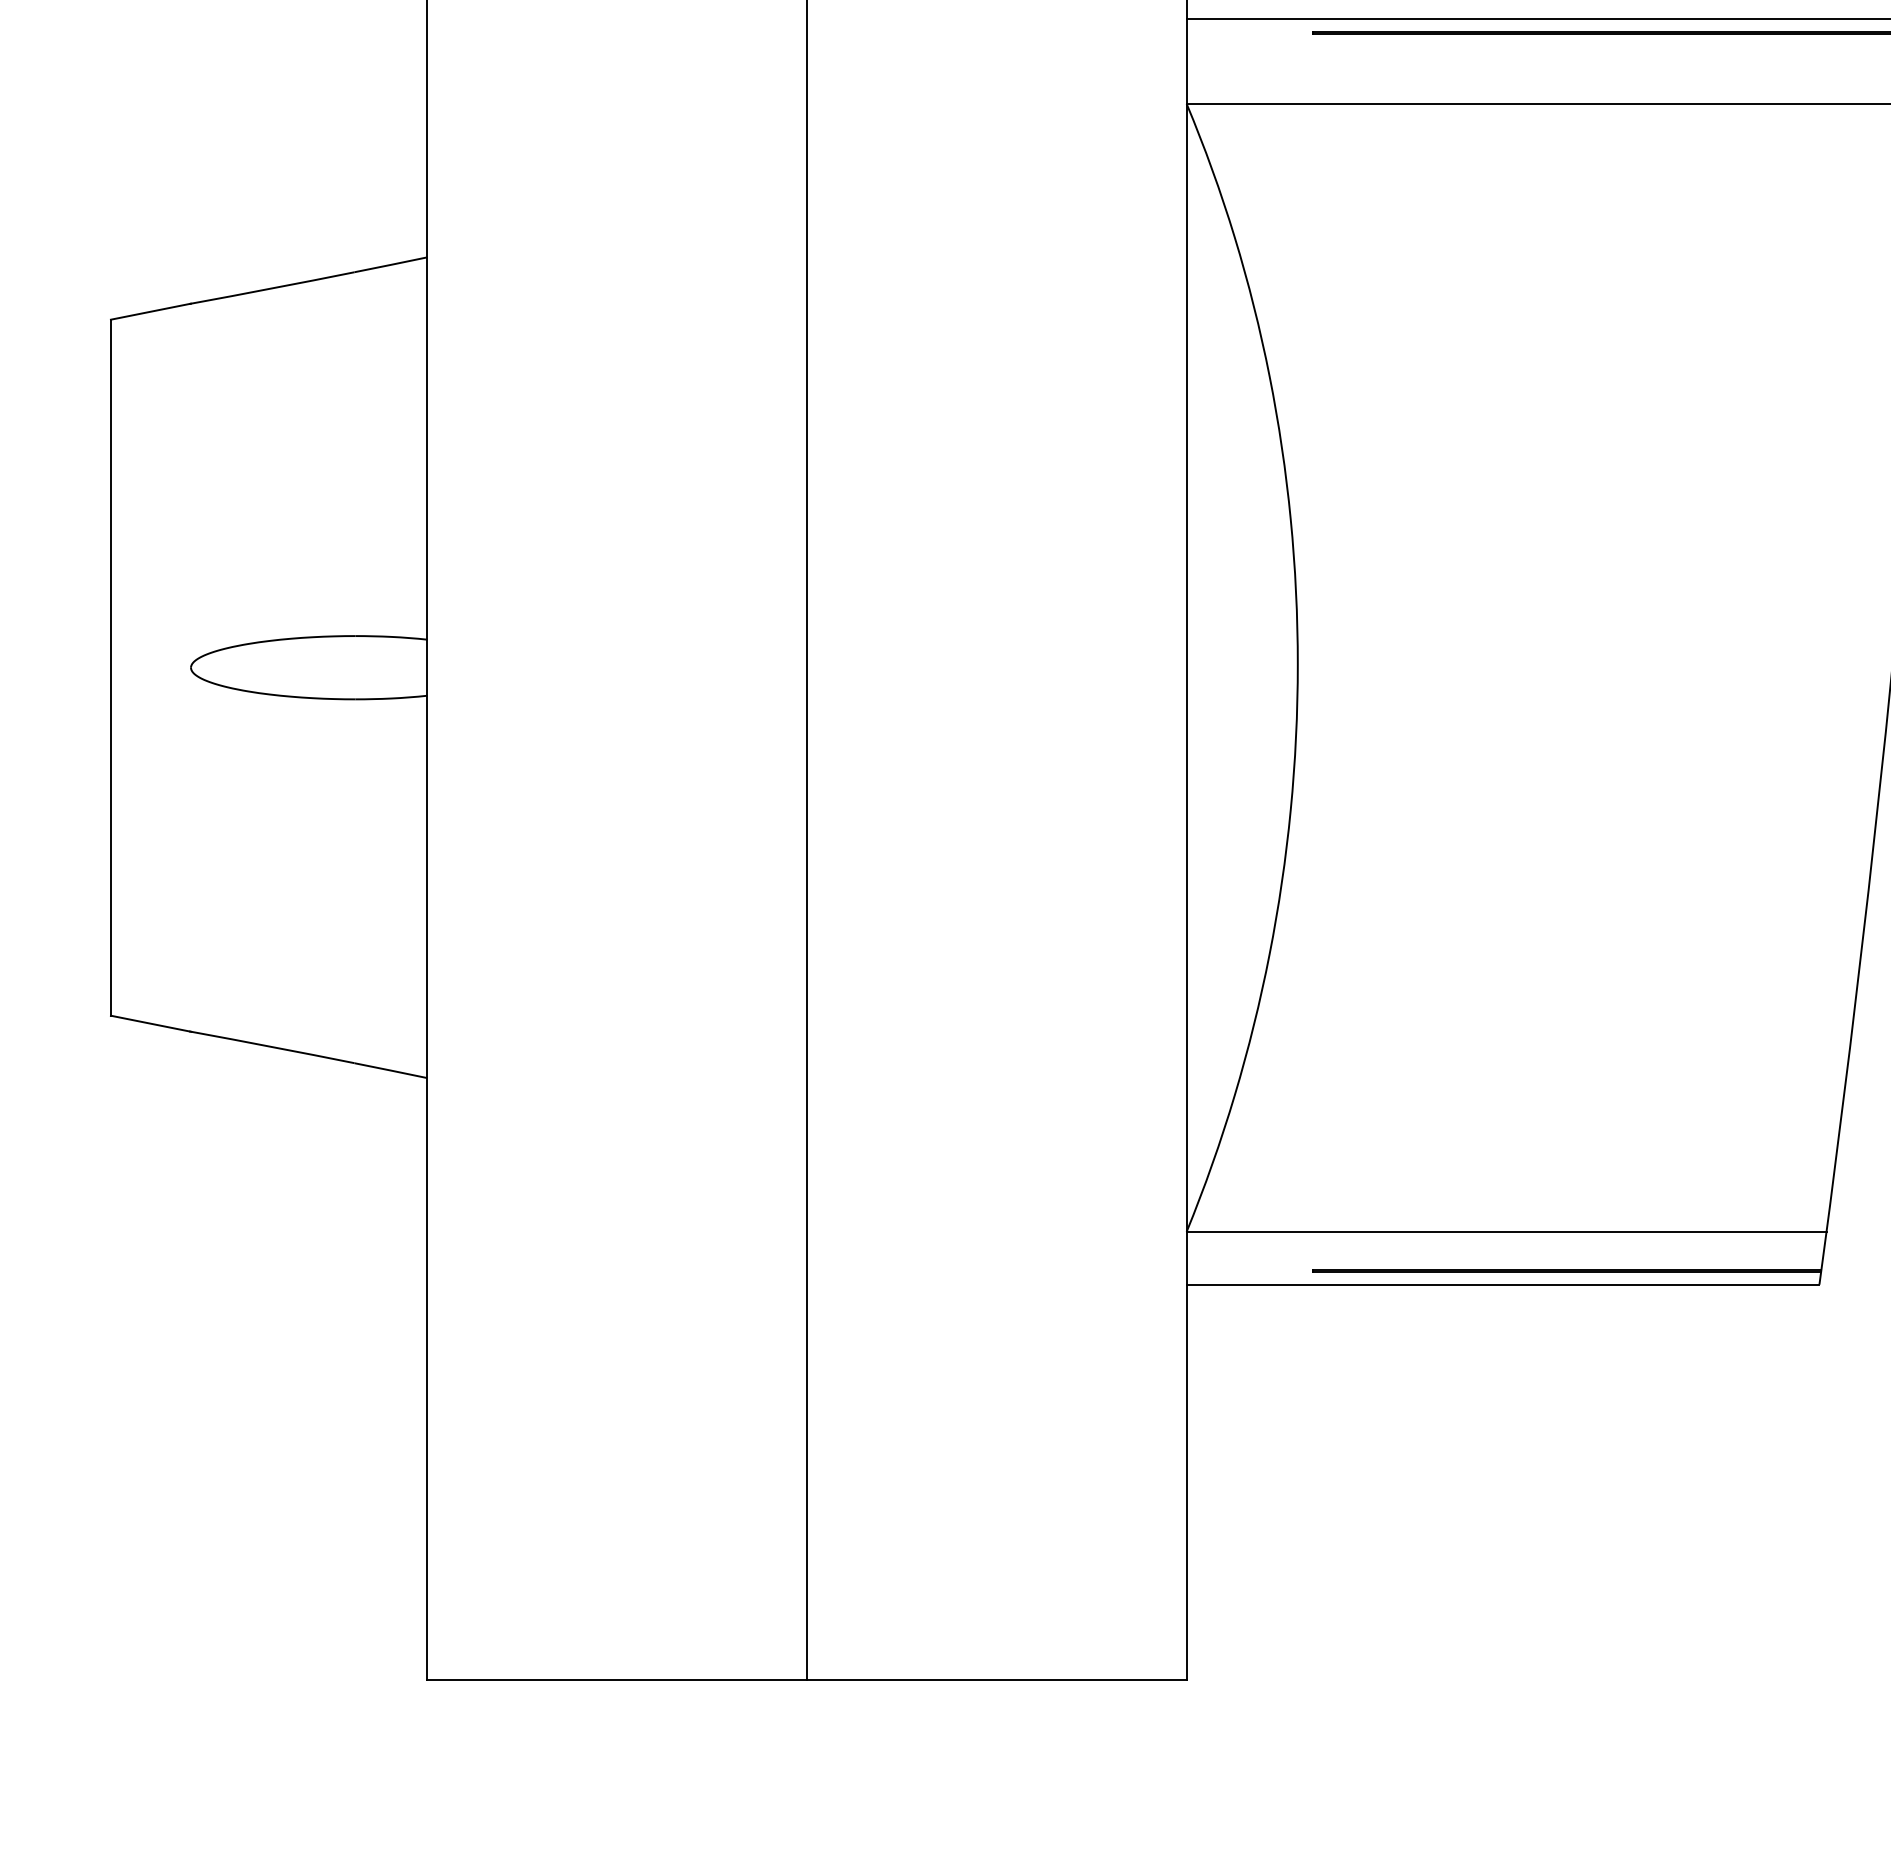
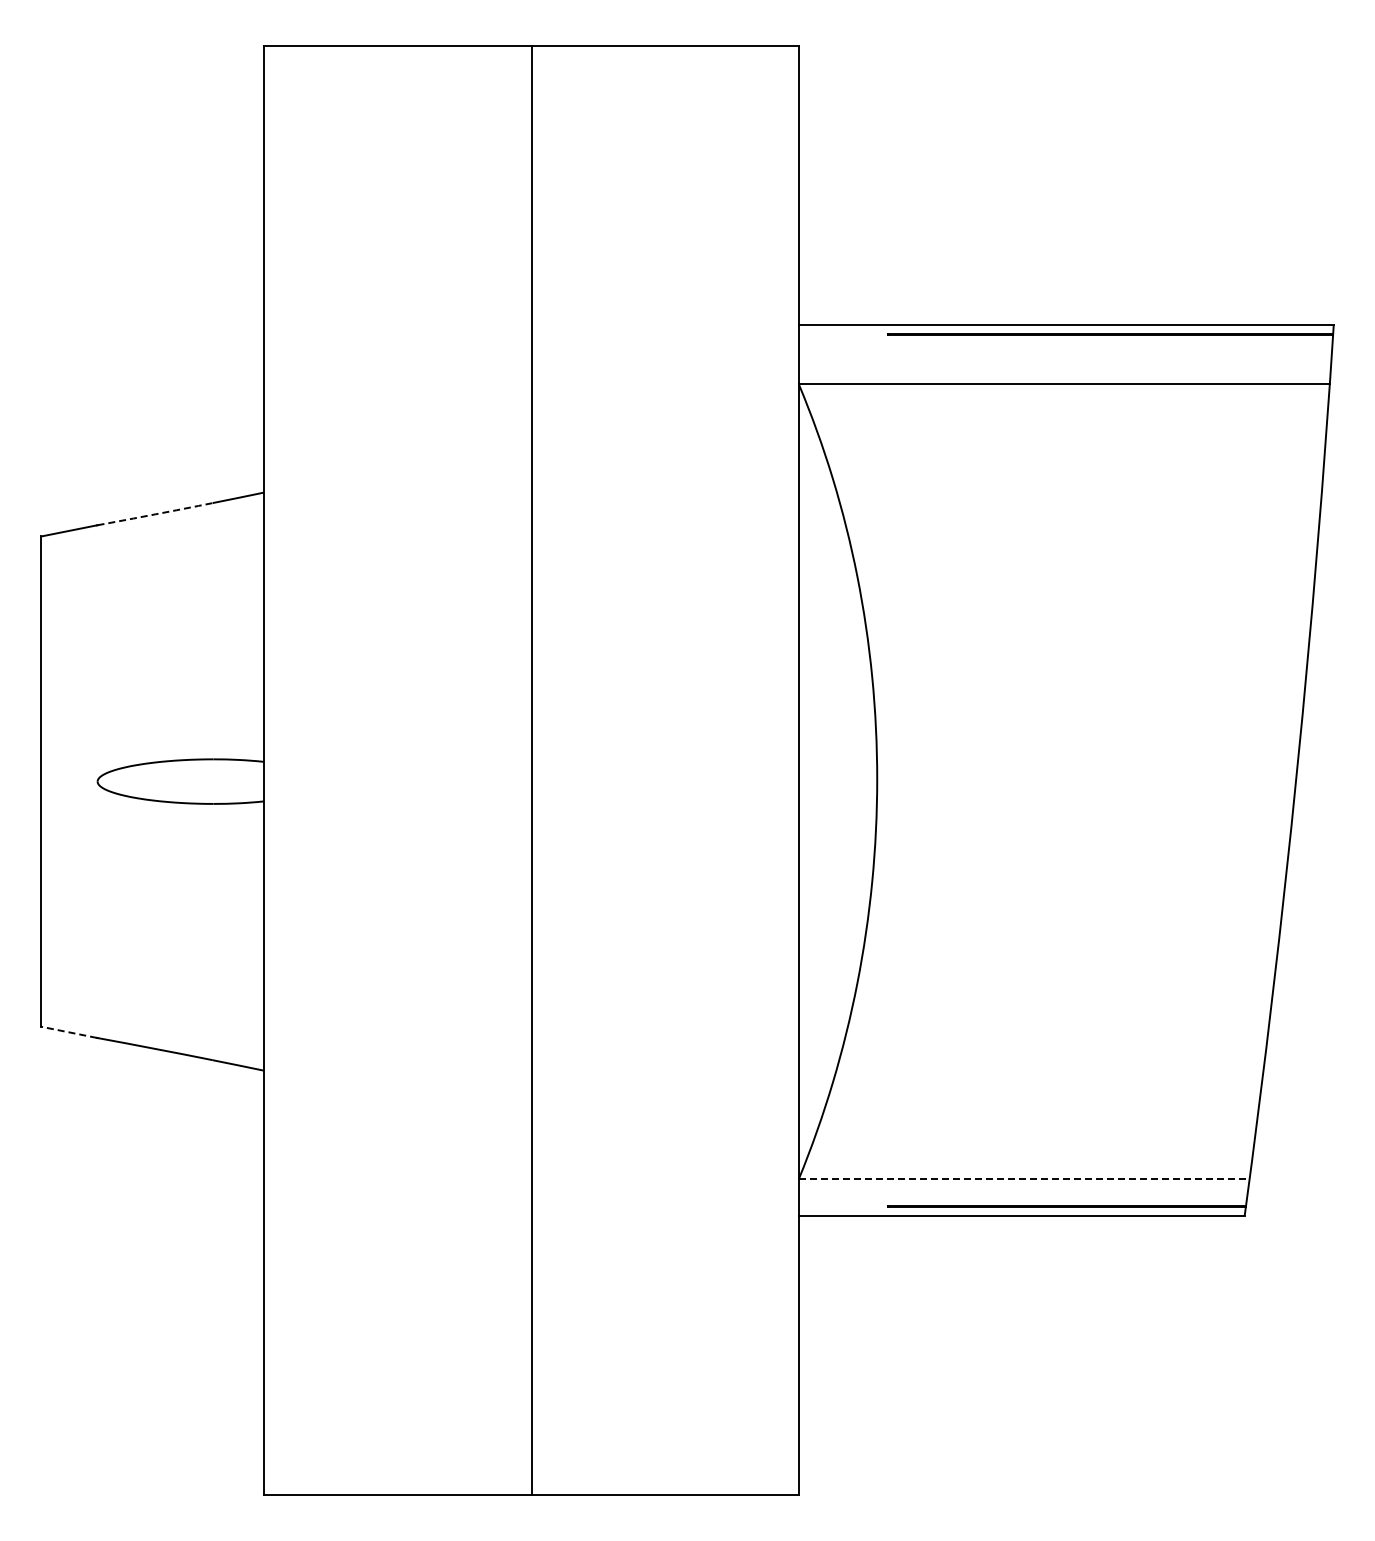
arc: (273, 288) -> (155, 514), solid -> dashed
line: (149, 1023) -> (68, 1032), solid -> dashed
line: (1506, 1231) -> (1024, 1178), solid -> dashed

